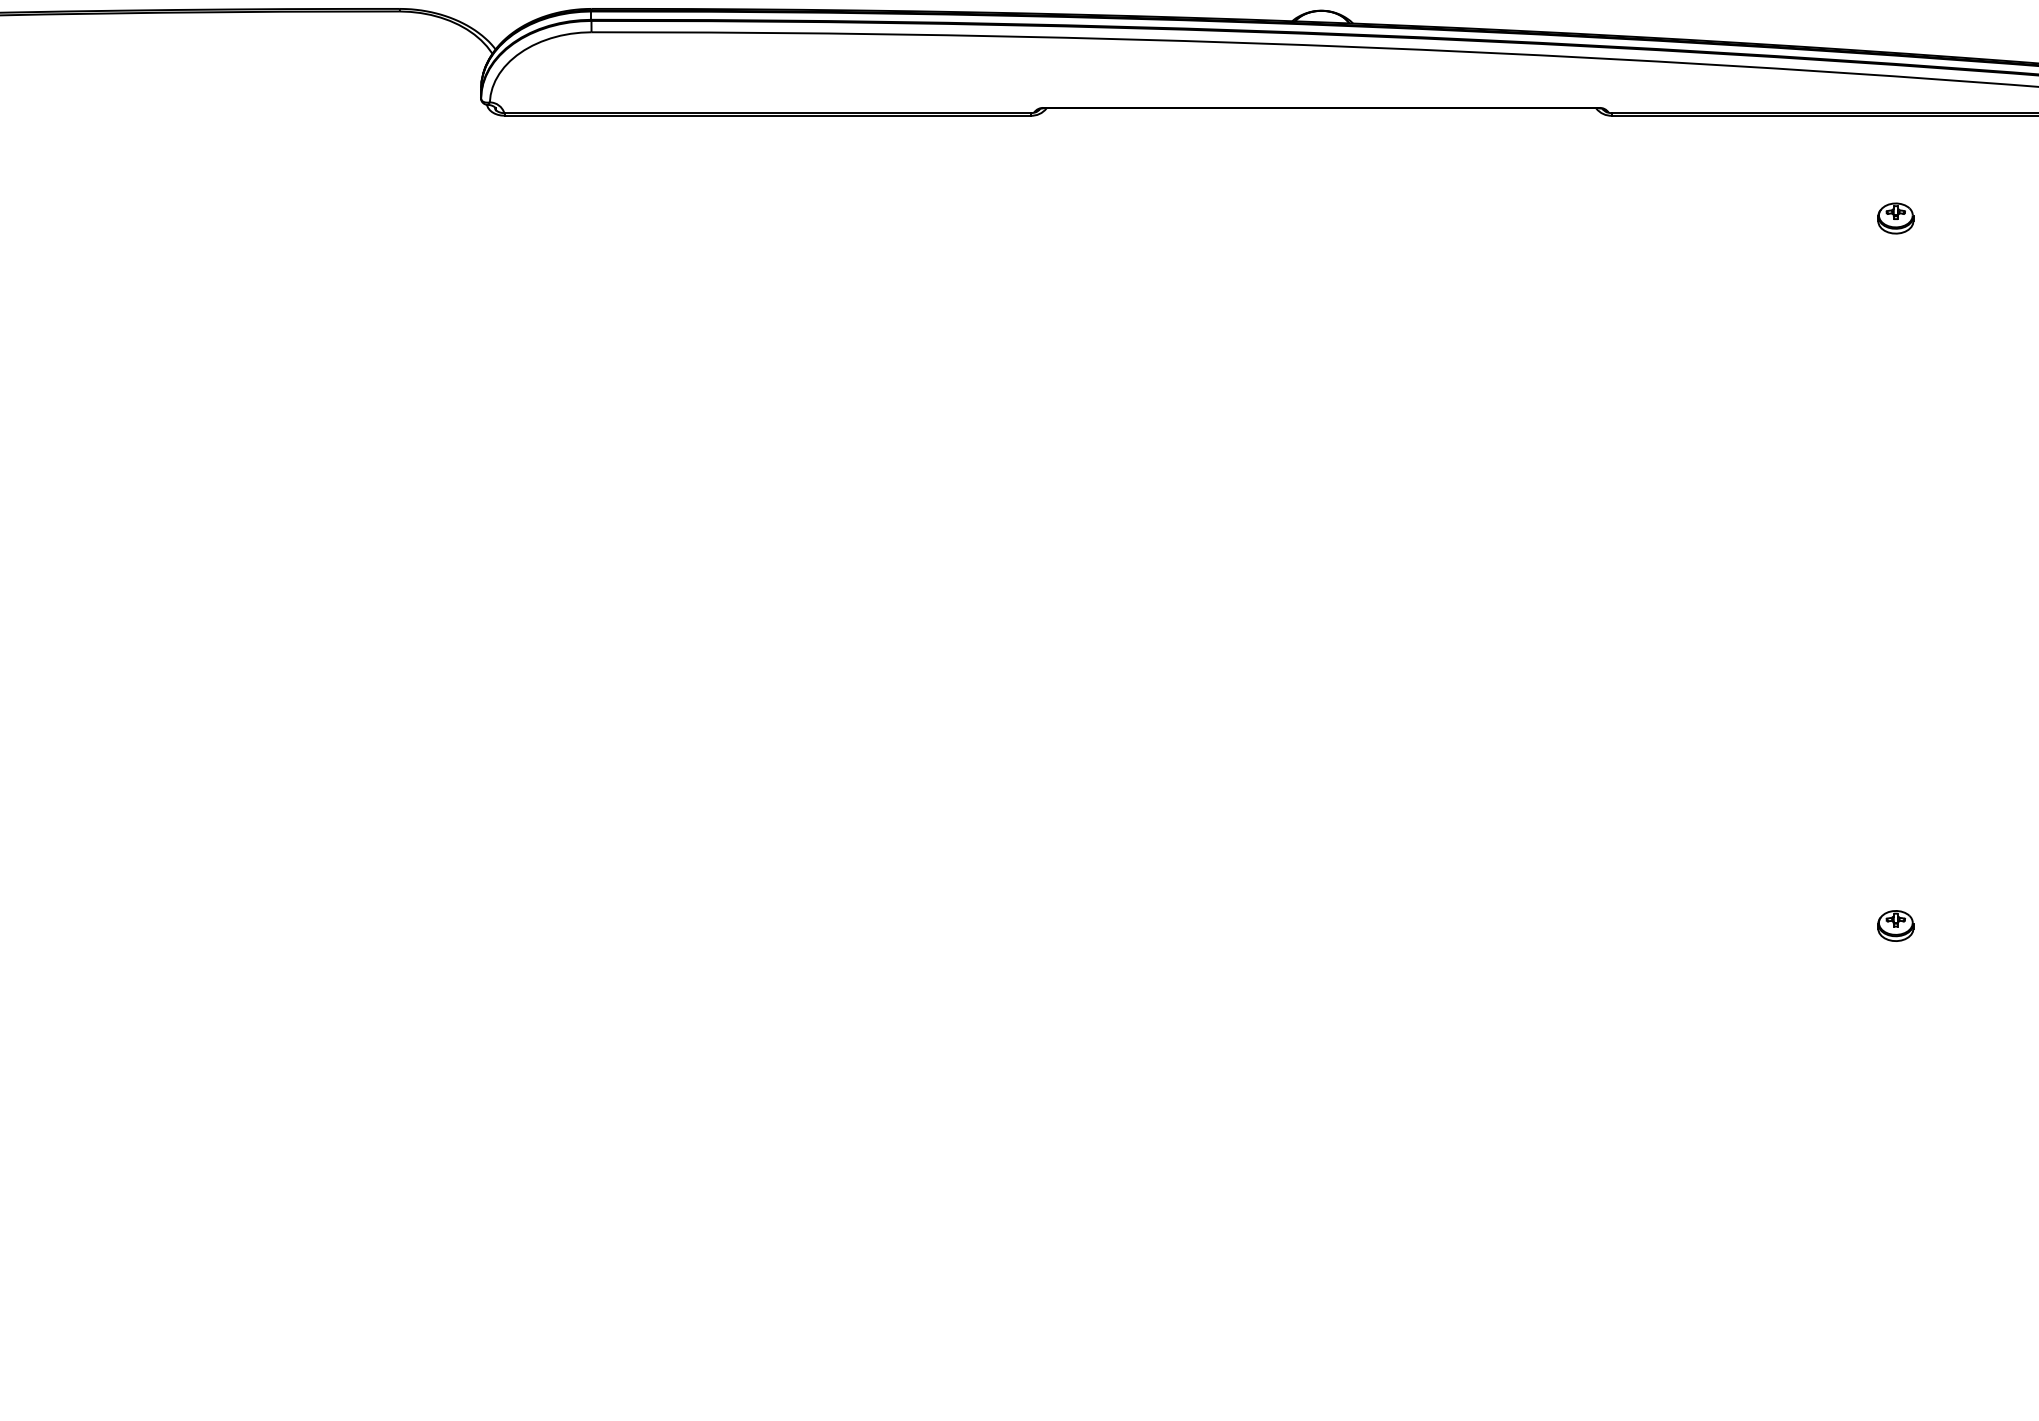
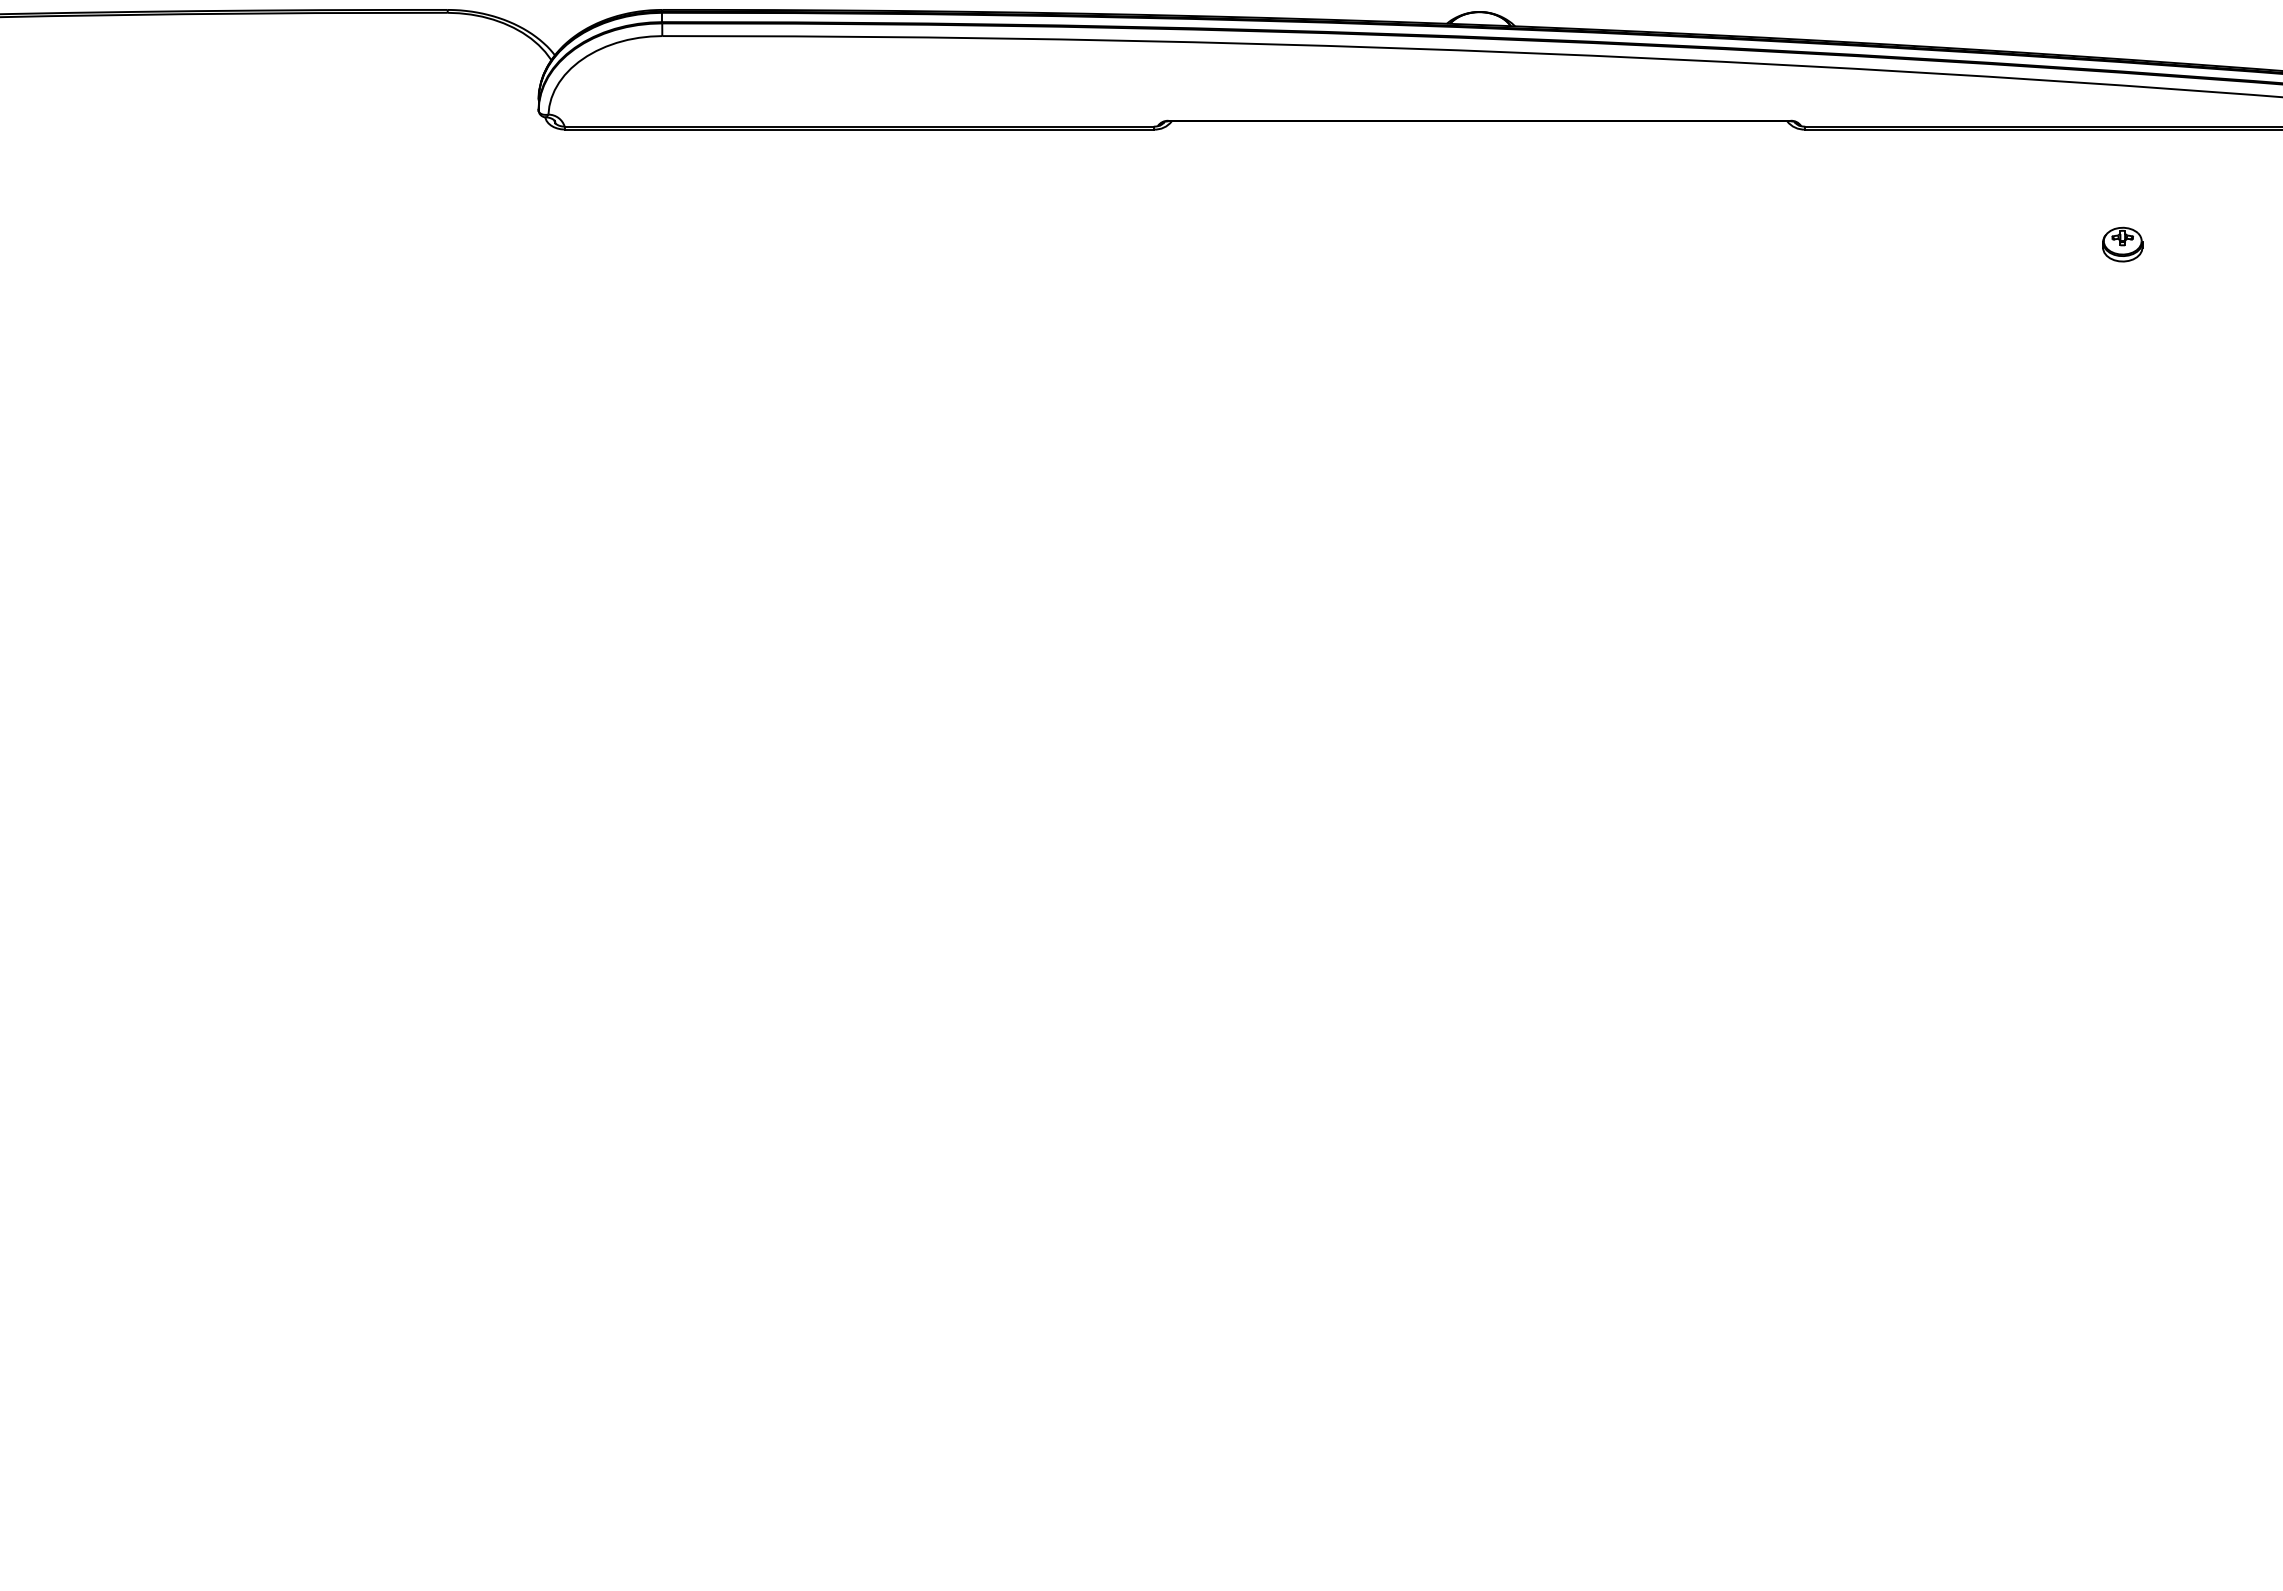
part: (1895, 925) -> (2122, 1036), removed

